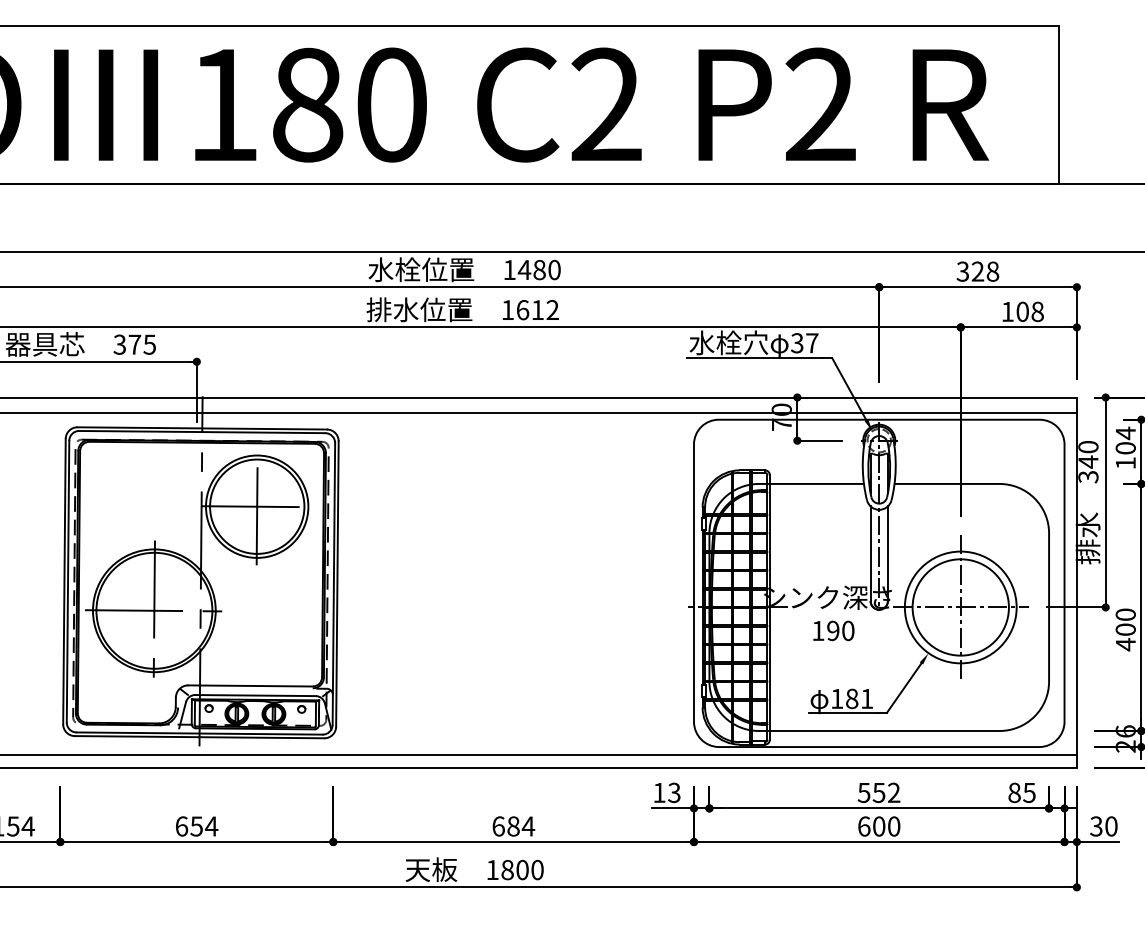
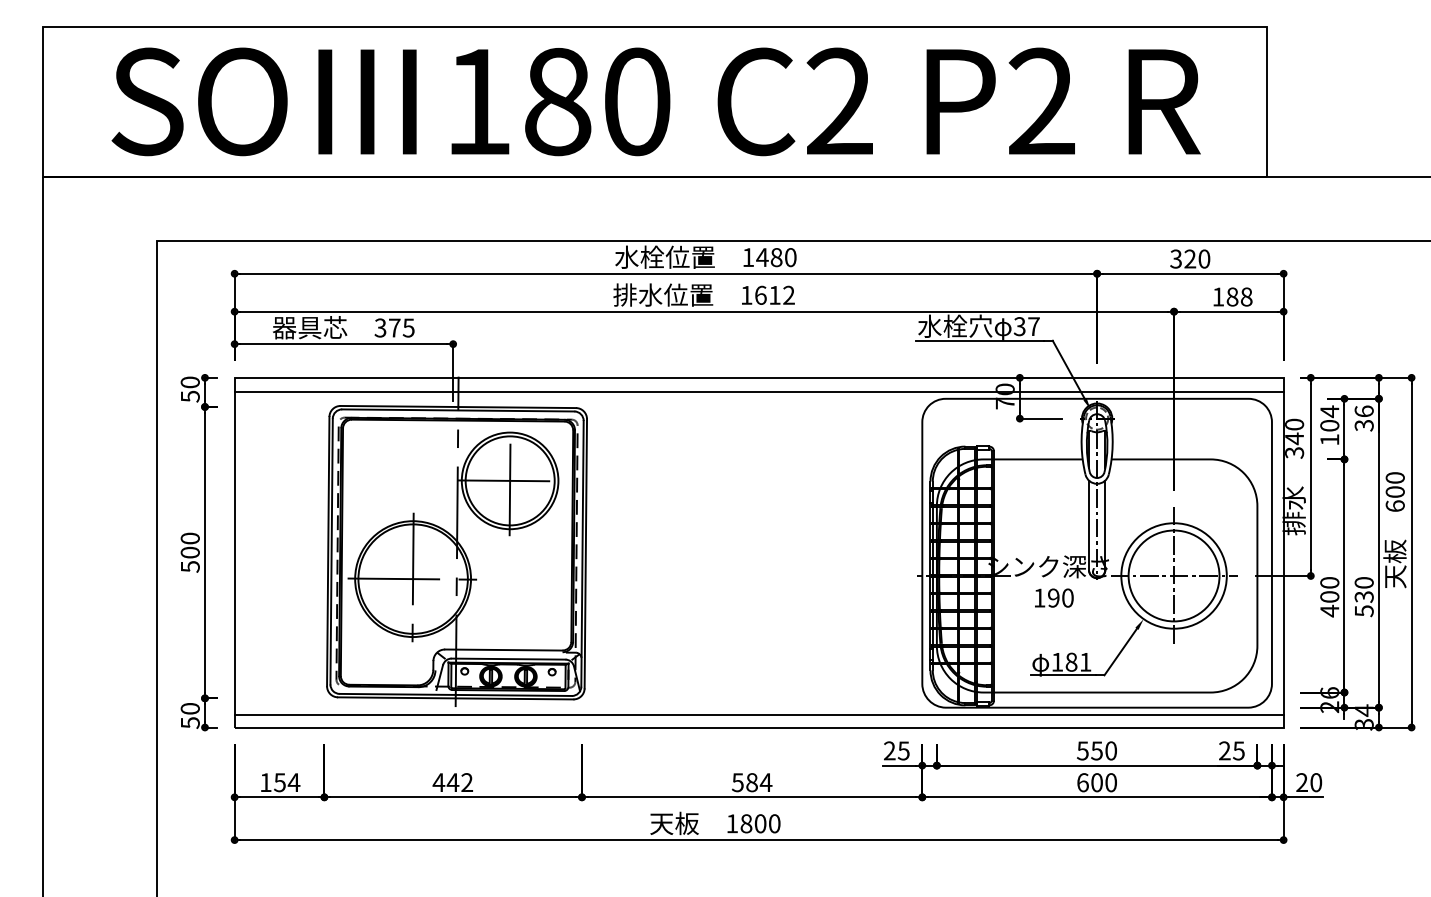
text: (993, 272) -> (1204, 259), 328 -> 320
text: (1022, 312) -> (1232, 297), 108 -> 188
text: (666, 792) -> (896, 750), 13 -> 25
text: (893, 792) -> (1110, 750), 552 -> 550
text: (1014, 792) -> (1224, 750), 85 -> 25
text: (196, 826) -> (452, 782), 654 -> 442
text: (498, 826) -> (737, 782), 684 -> 584
text: (1095, 826) -> (1301, 782), 30 -> 20

